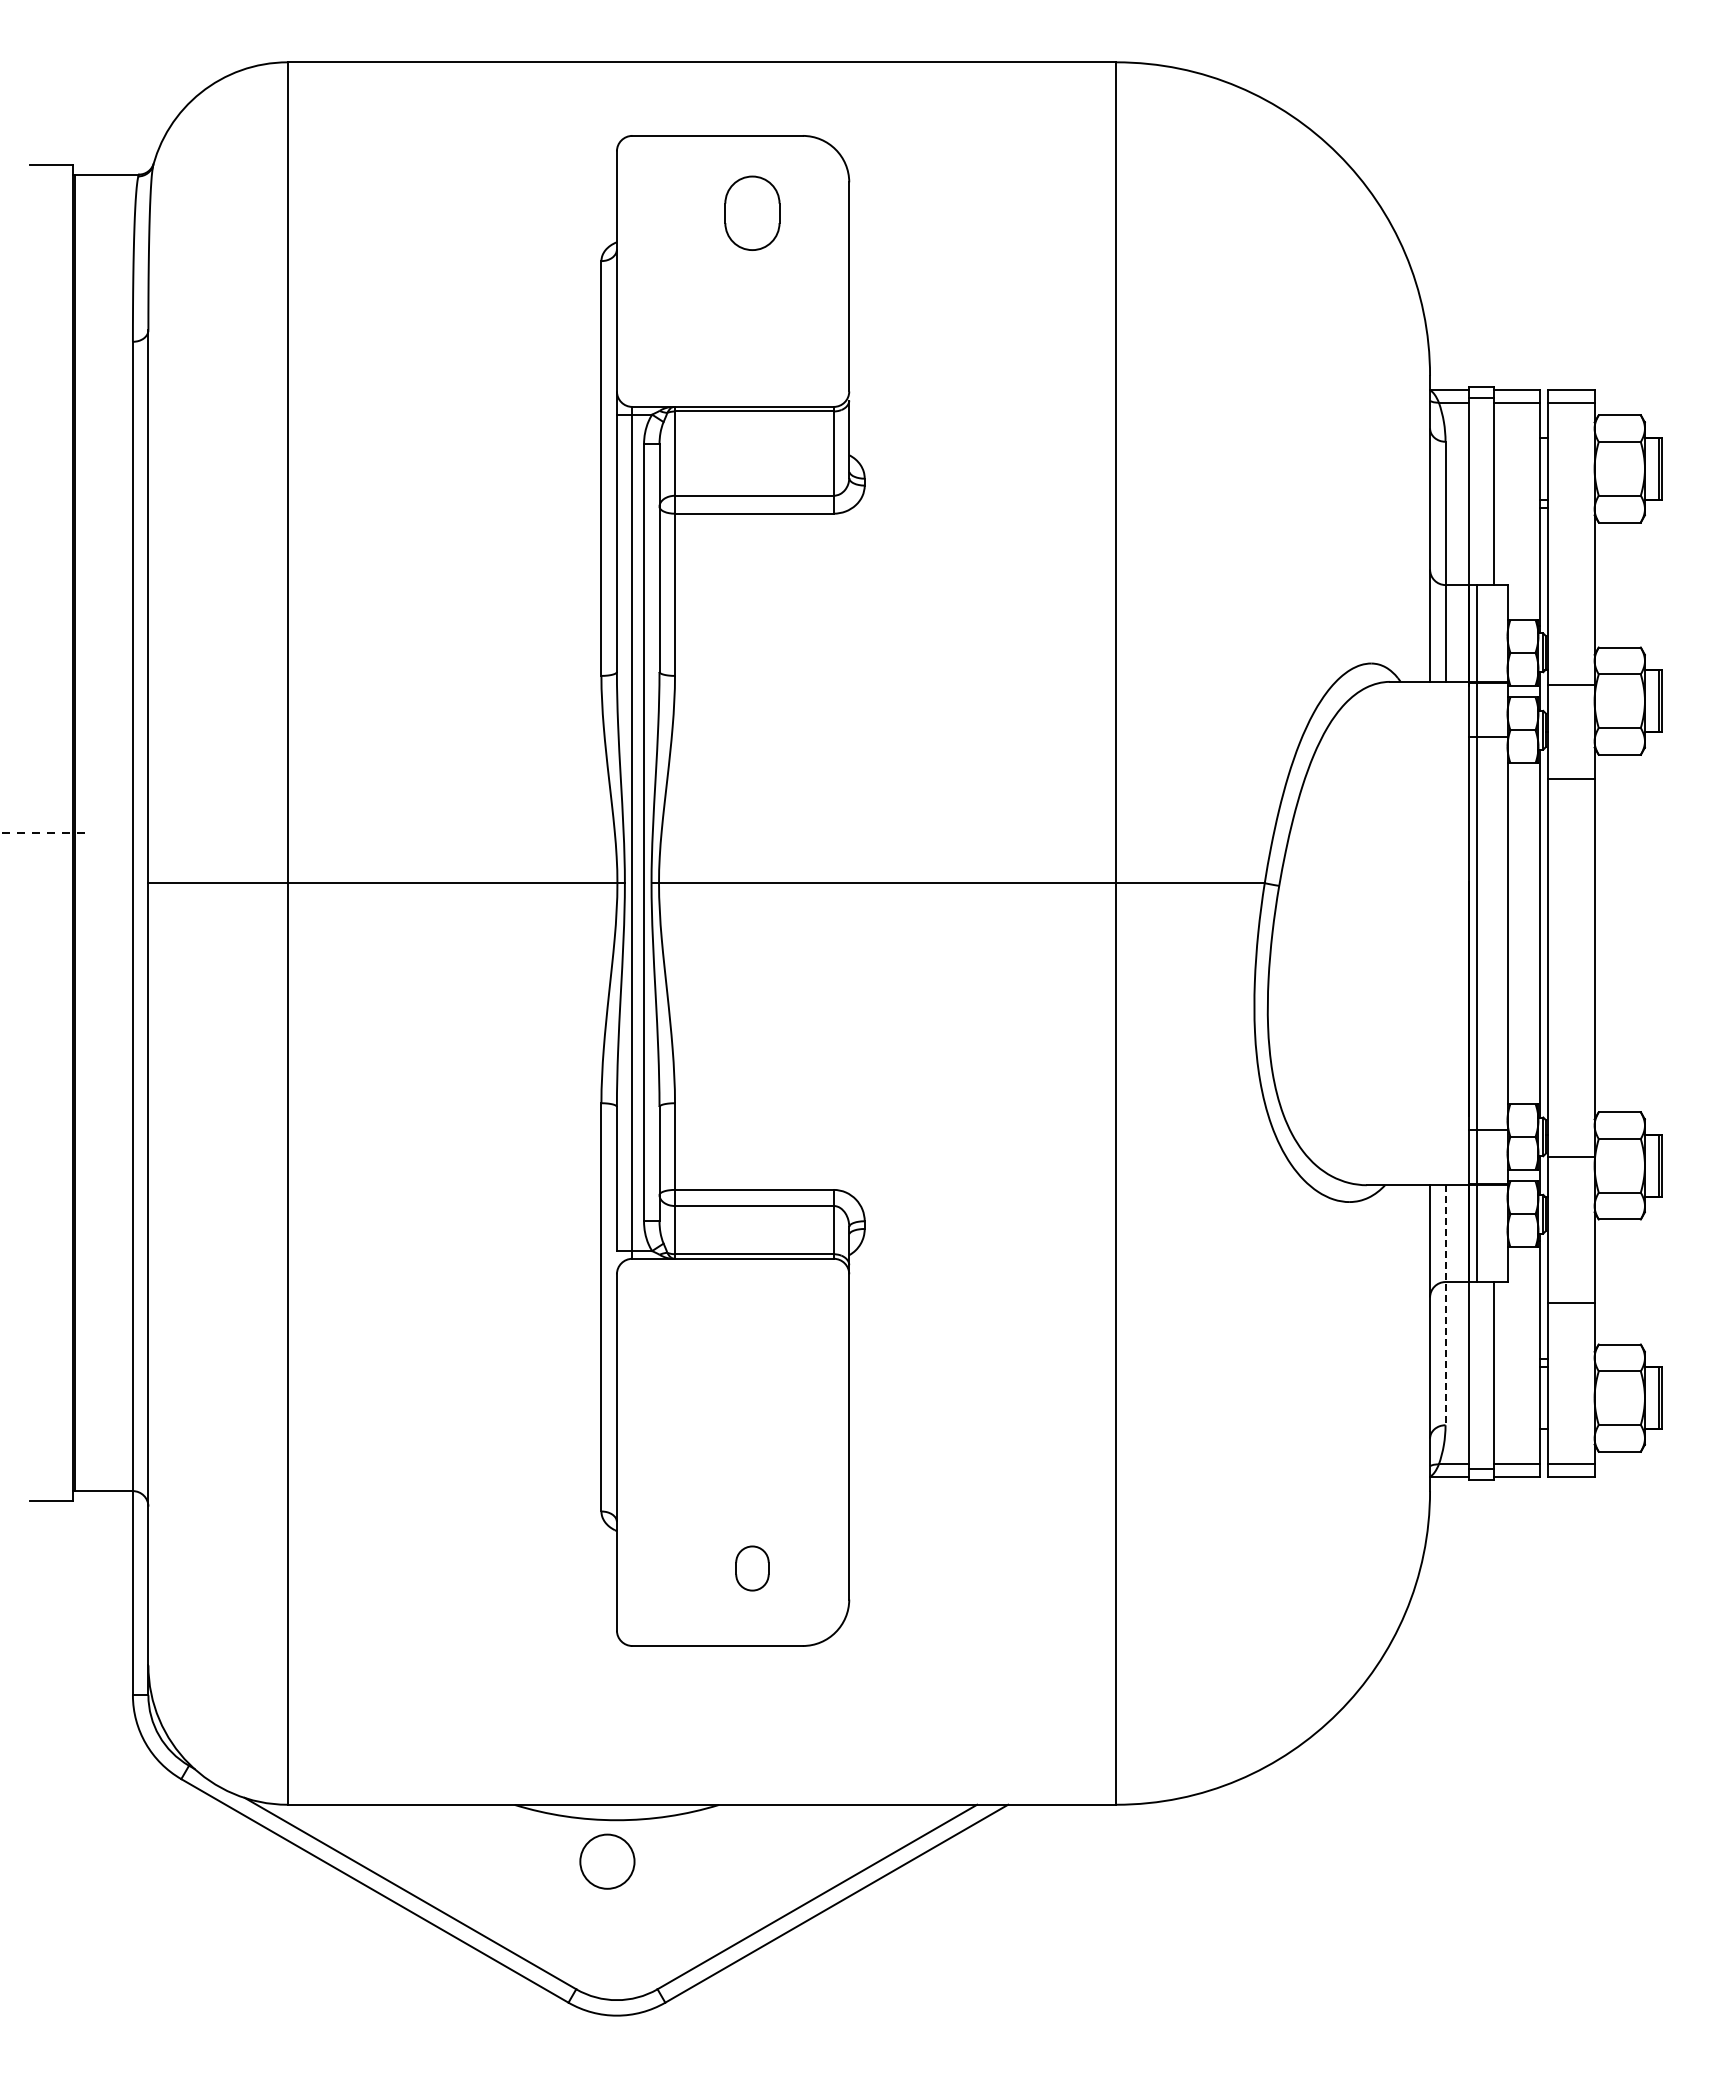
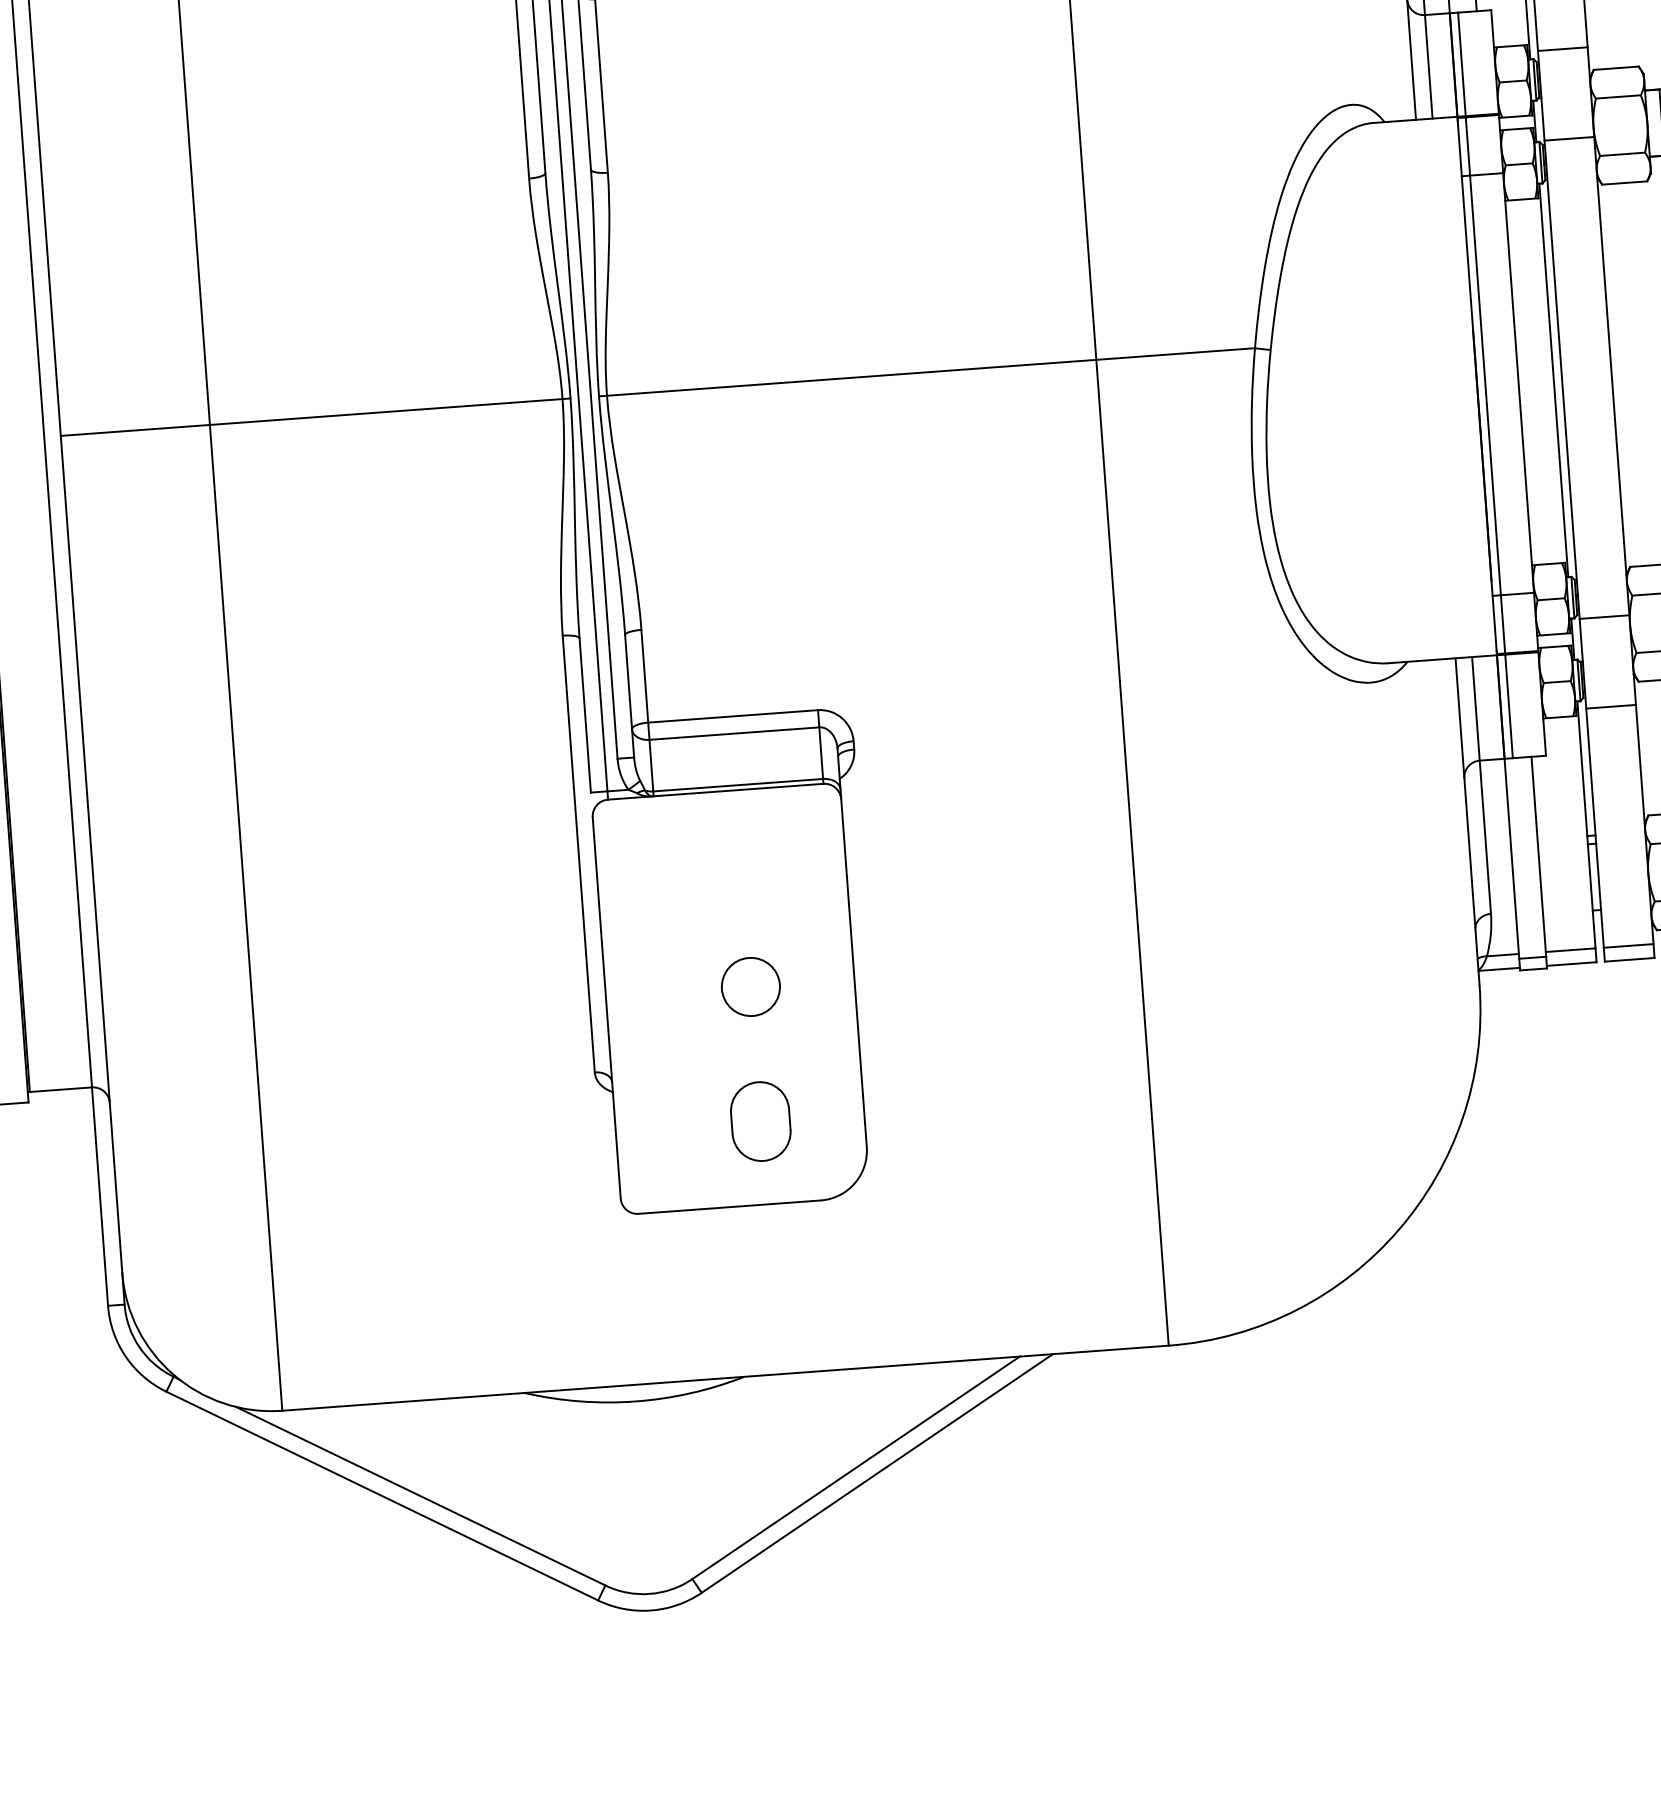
line: (1571, 685) -> (1562, 49), moved
line: (1571, 778) -> (1569, 138), moved
line: (1571, 1302) -> (1611, 706), moved
line: (1445, 1305) -> (1481, 785), dashed -> solid
part: (752, 1568) -> (760, 1121), size x1.67
circle: (607, 1861) -> (750, 986), moved

